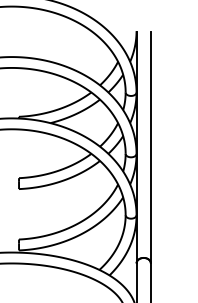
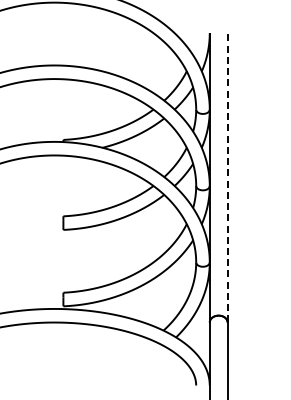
line: (150, 147) -> (227, 177), solid -> dashed

